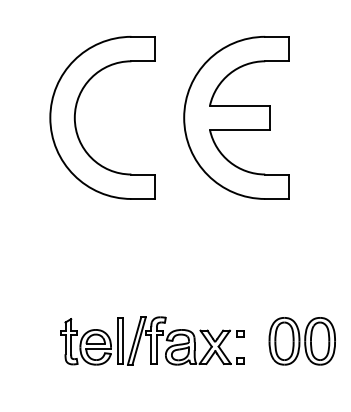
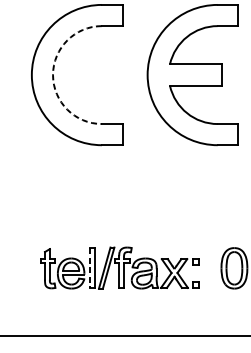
arc: (74, 117) -> (52, 74), solid -> dashed
line: (117, 341) -> (89, 268), solid -> dashed

